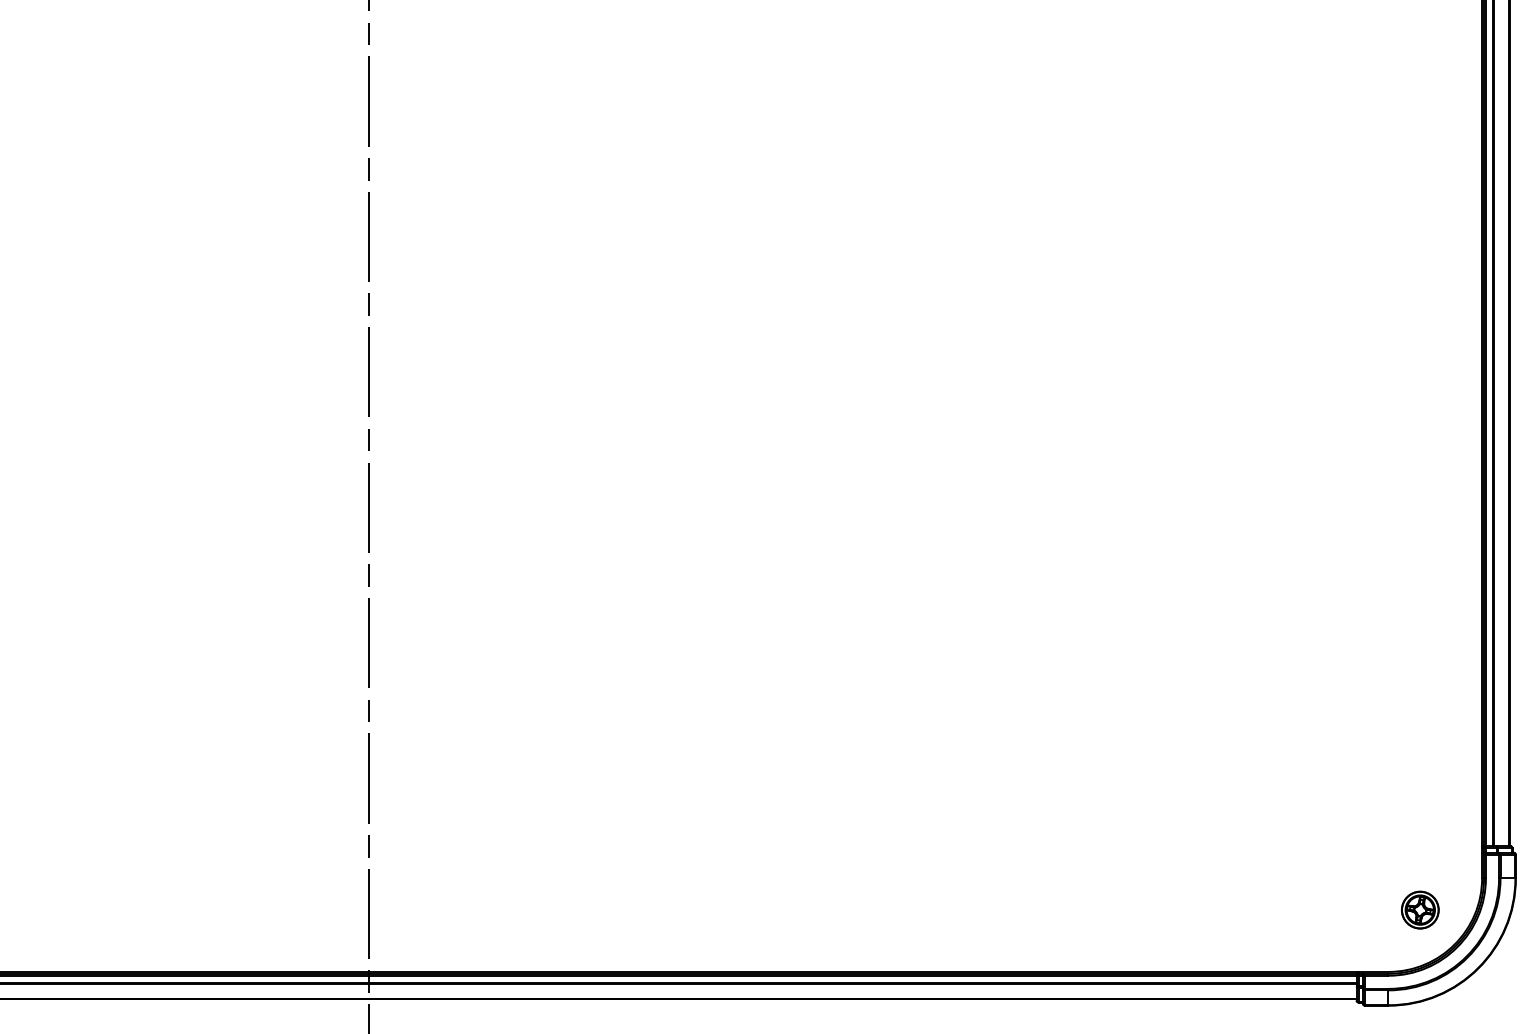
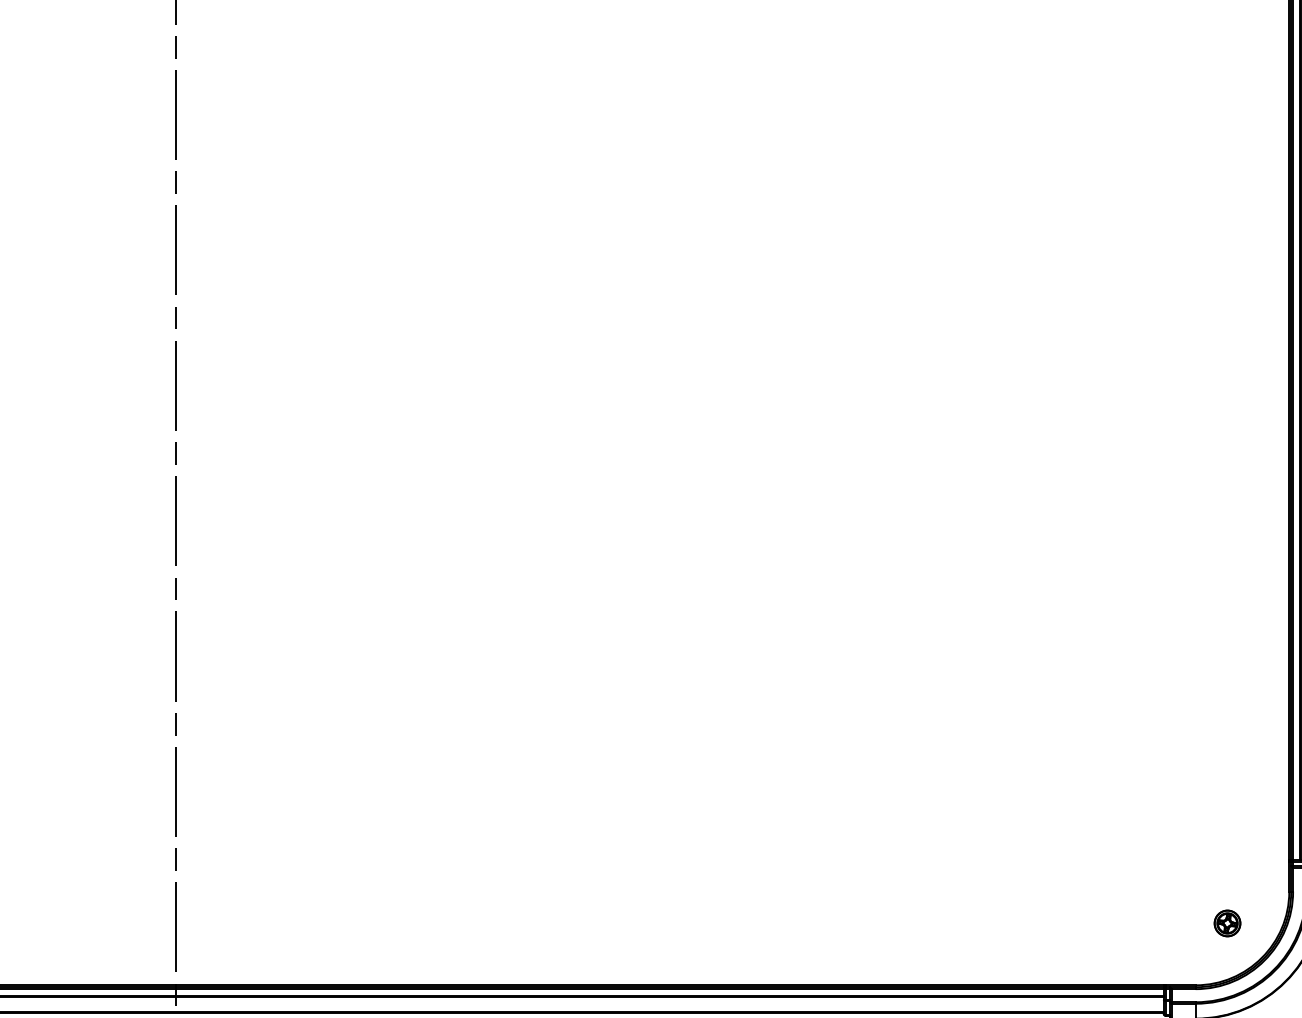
part: (1420, 909) -> (1227, 922), size x0.7

